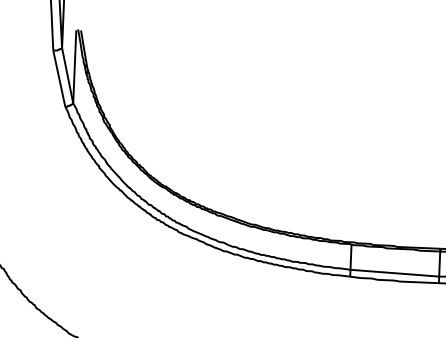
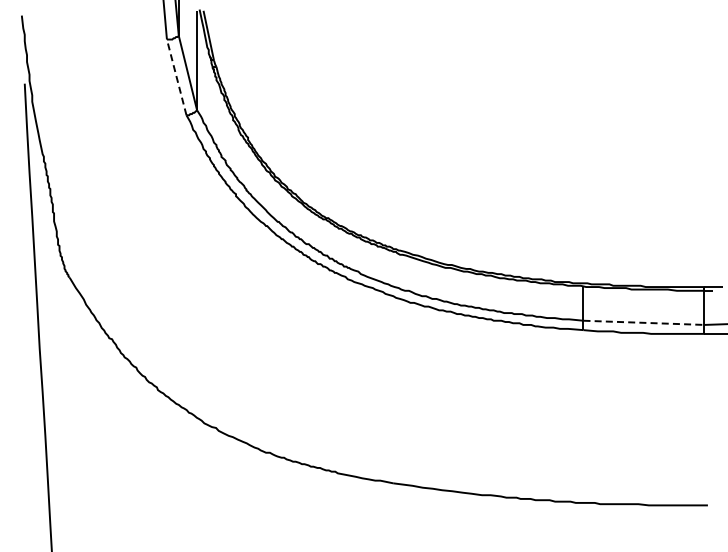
line: (59, 77) -> (176, 76), solid -> dashed
line: (394, 272) -> (643, 322), solid -> dashed

